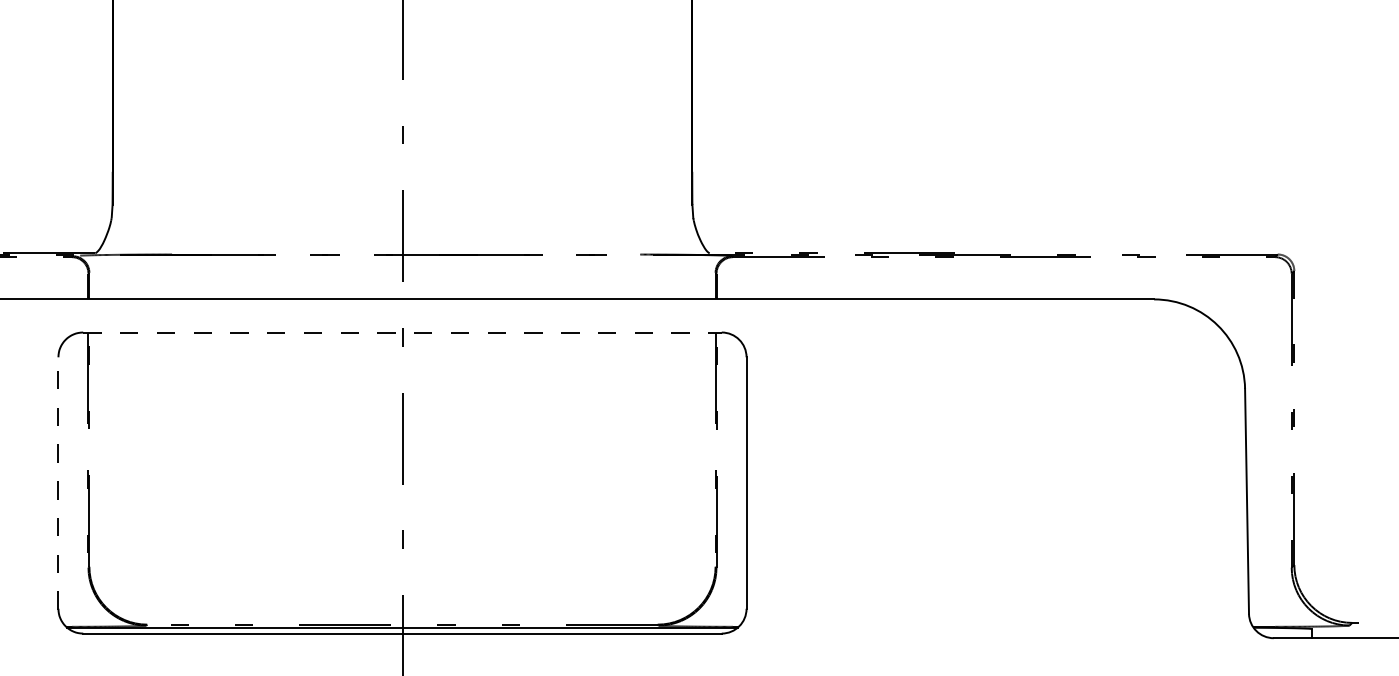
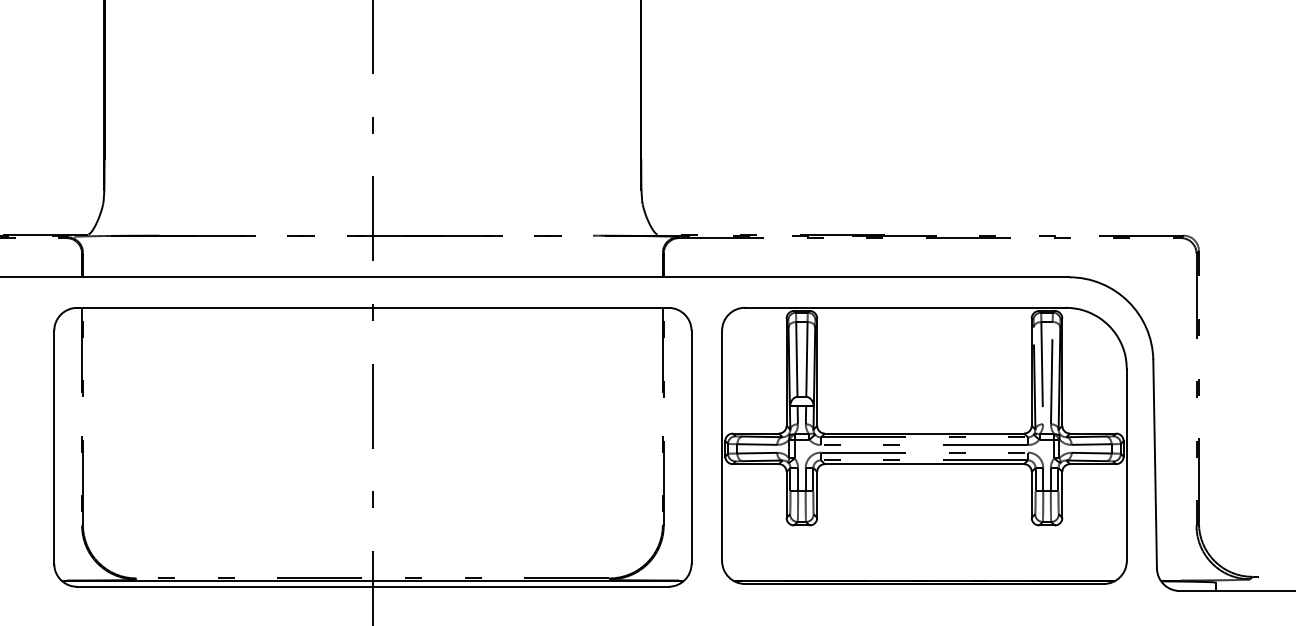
line: (403, 332) -> (373, 307), dashed -> solid
part: (997, 481) -> (924, 445), added
line: (58, 483) -> (54, 447), dashed -> solid

